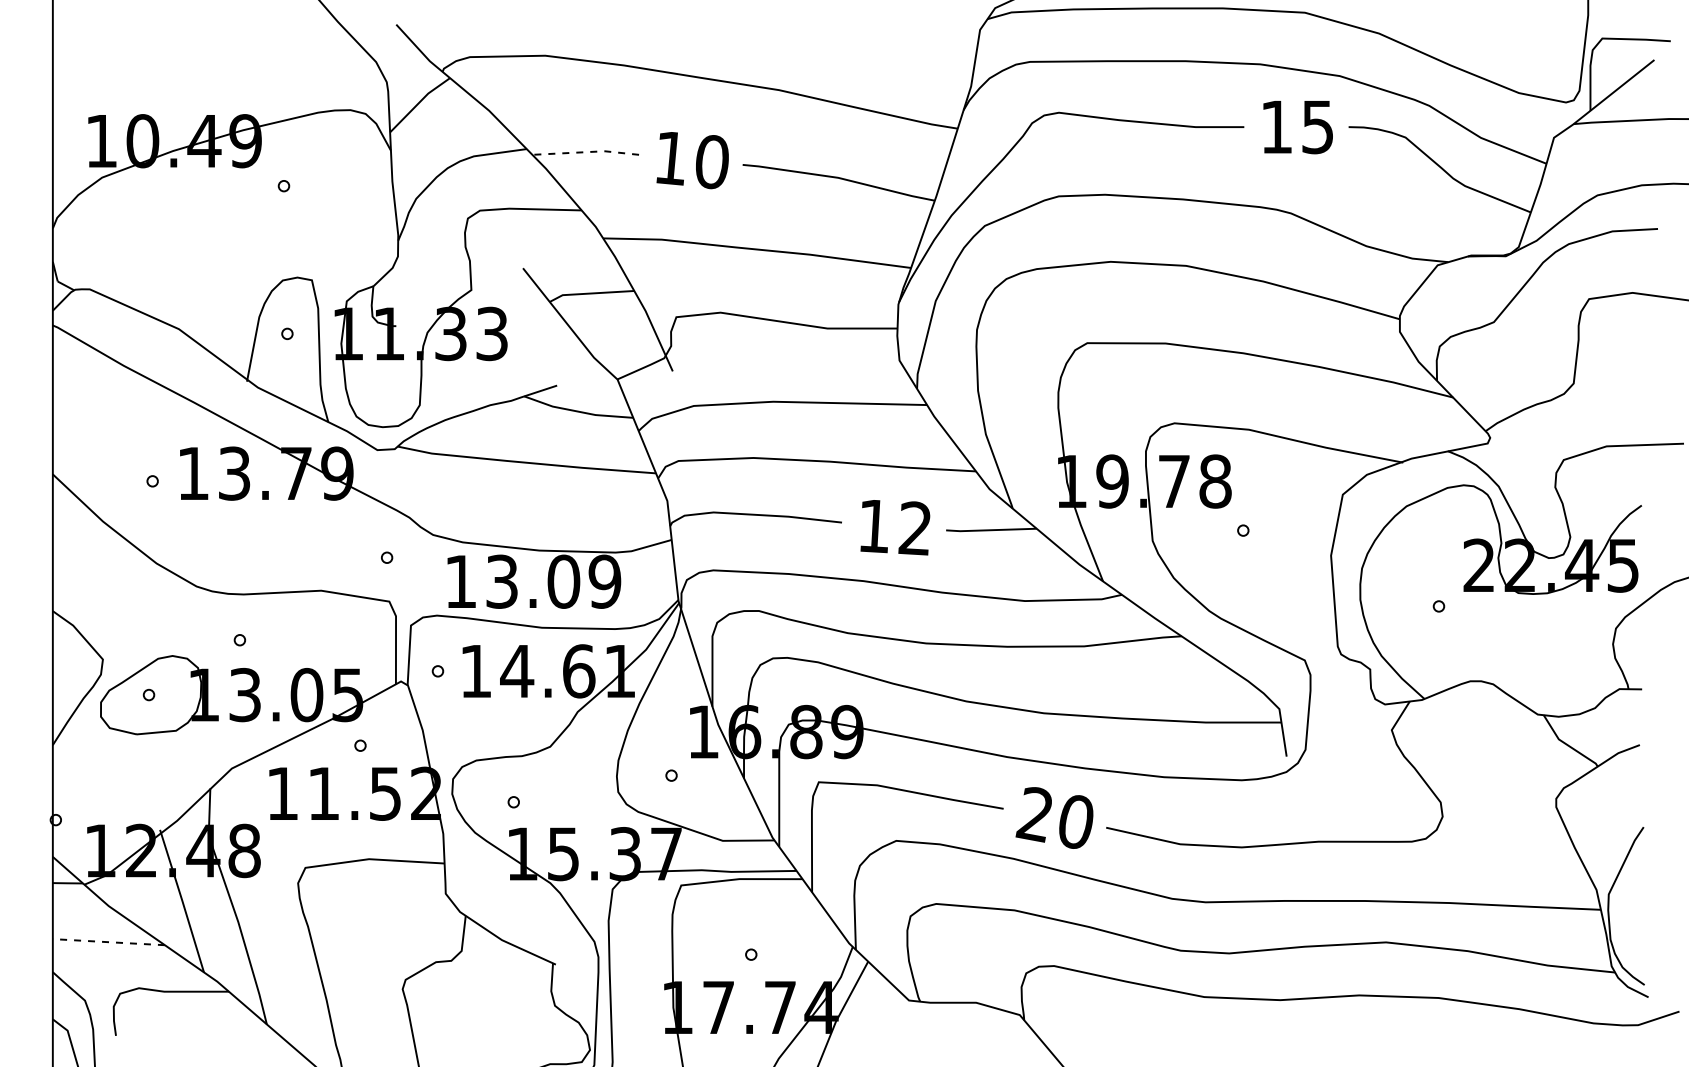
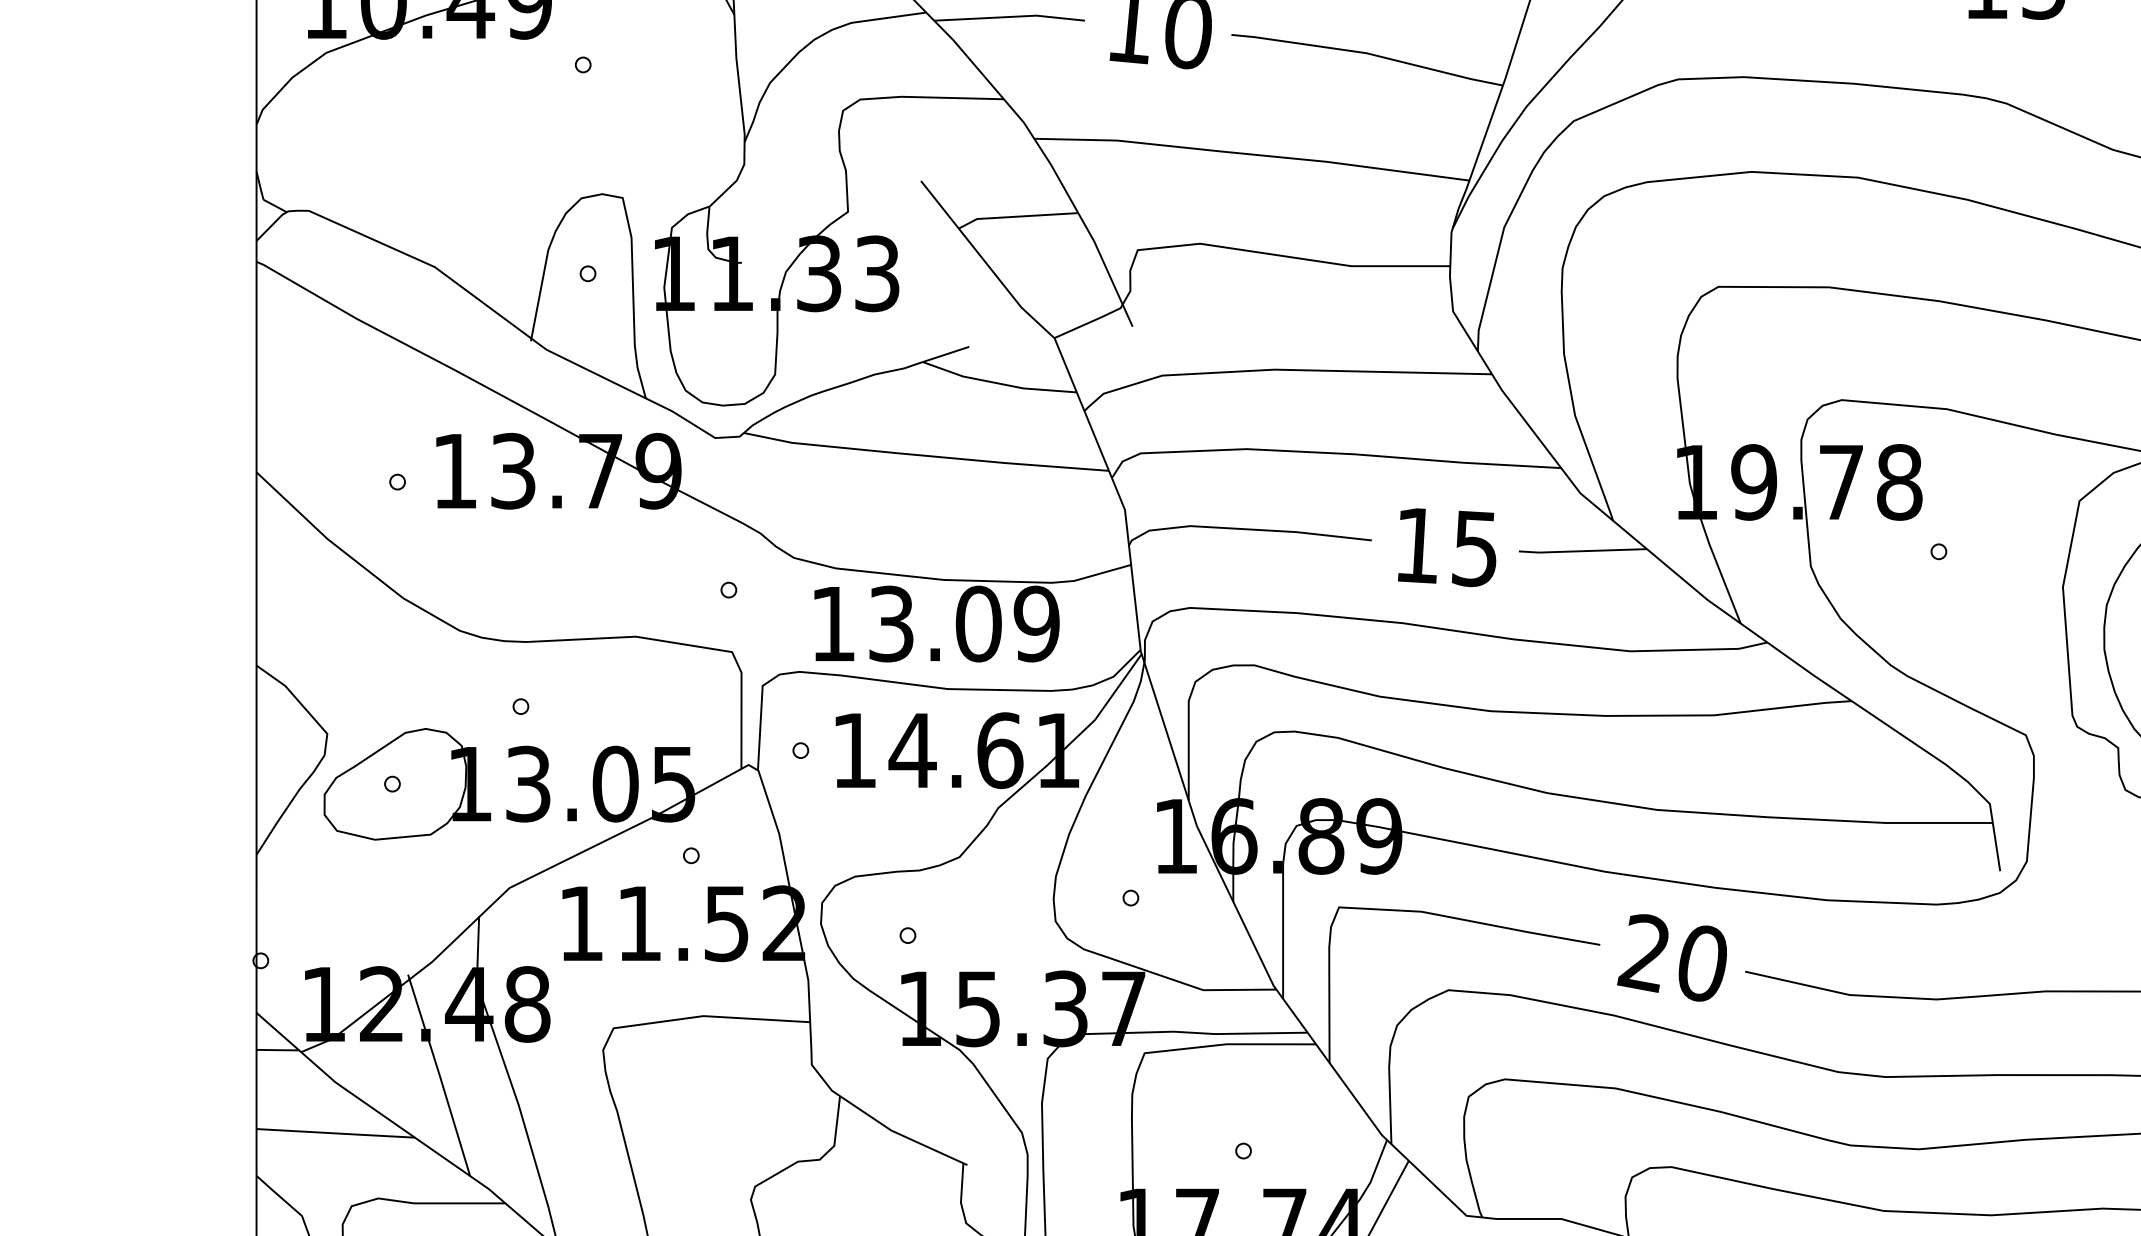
line: (585, 152) -> (1009, 17), dashed -> solid
text: (914, 528) -> (1474, 548), 12 -> 15
line: (109, 942) -> (336, 1133), dashed -> solid

